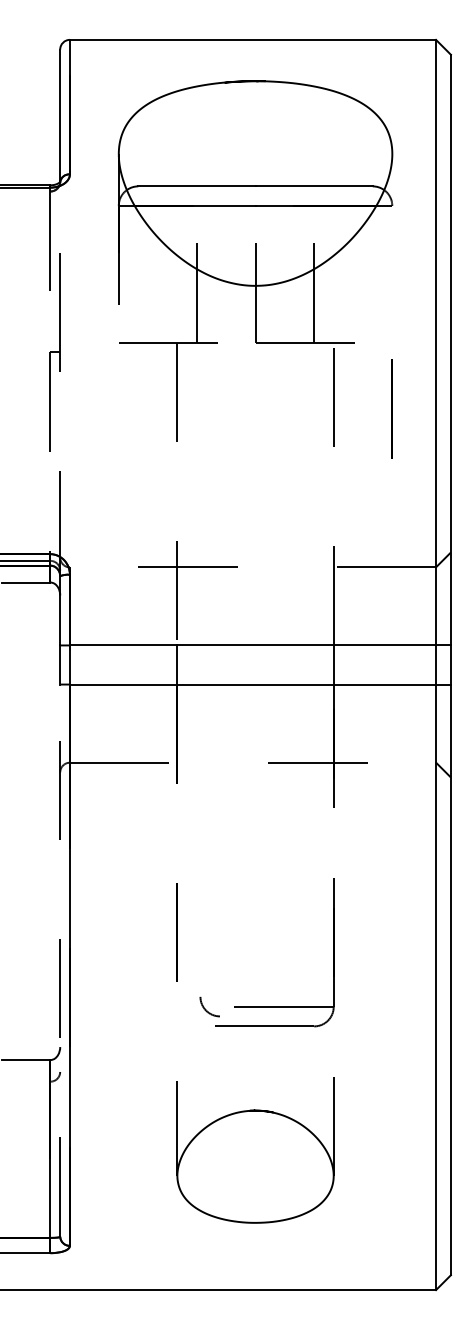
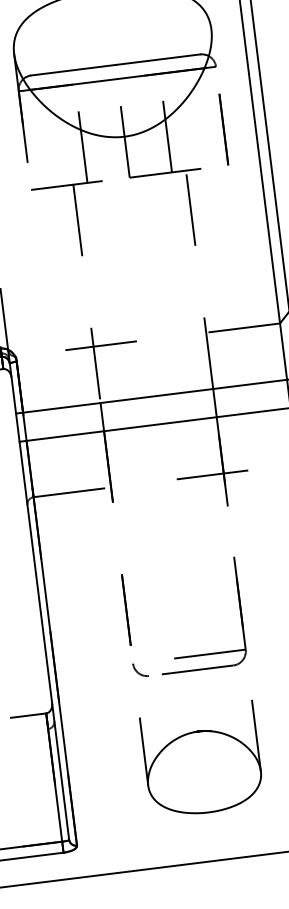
line: (391, 408) -> (223, 129), moved
line: (60, 960) -> (44, 640), dashed -> solid
arc: (206, 1009) -> (138, 672), moved

